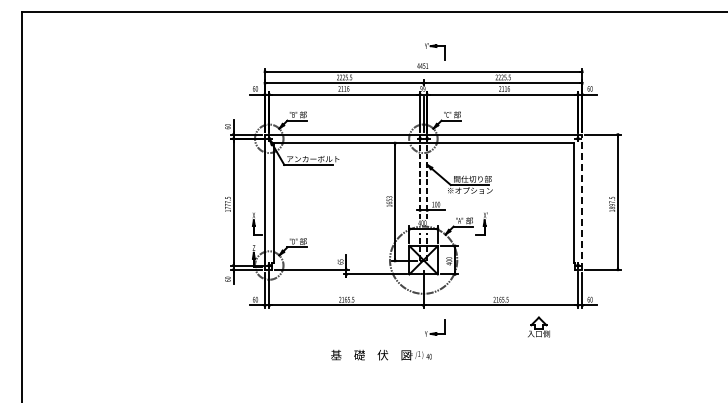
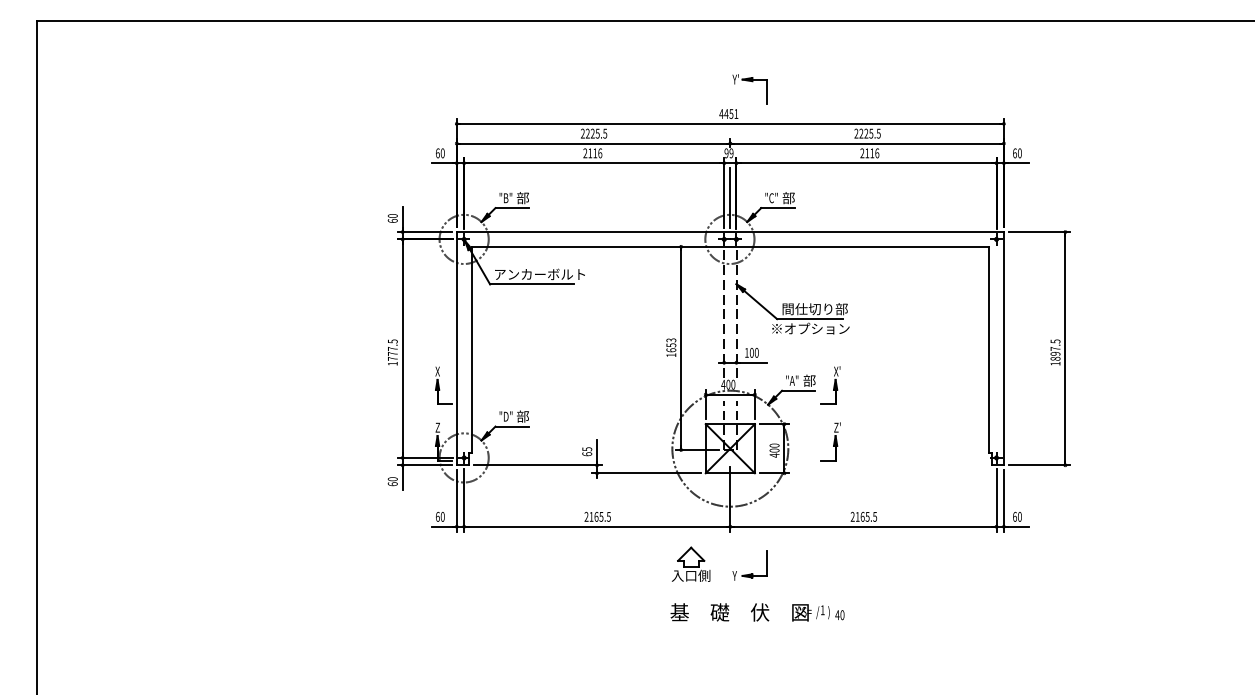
line: (582, 202) -> (1004, 349), dashed -> solid
part: (481, 256) -> (830, 442), added
part: (538, 326) -> (690, 563), moved
text: (381, 354) -> (757, 611), moved

